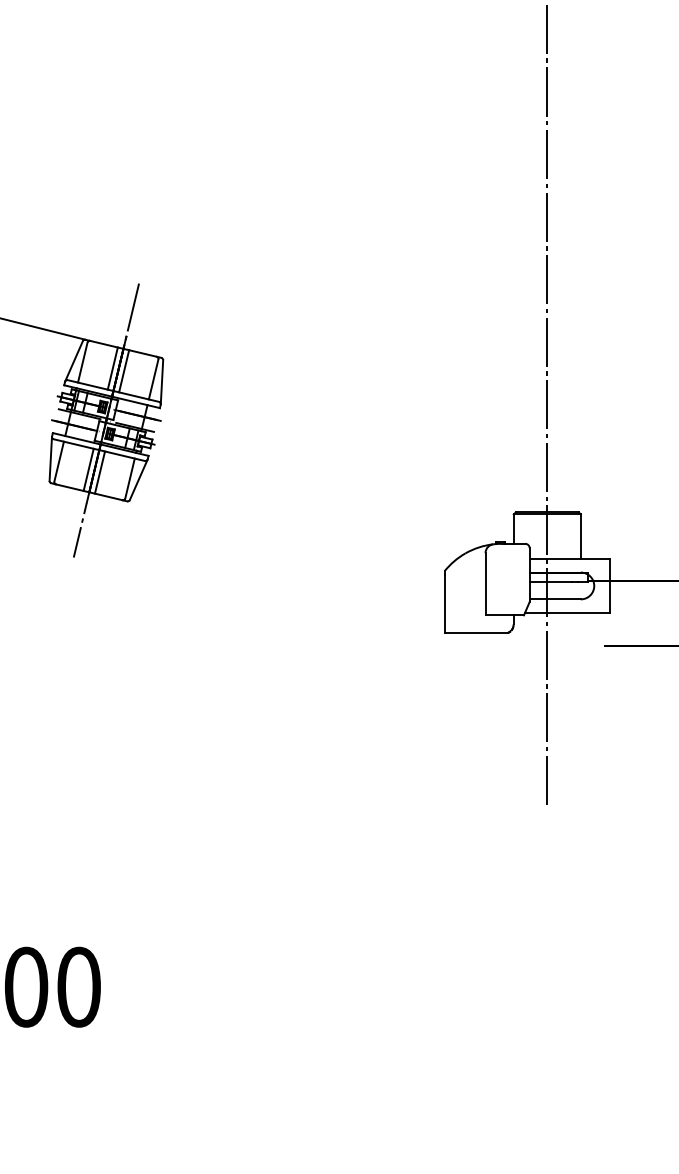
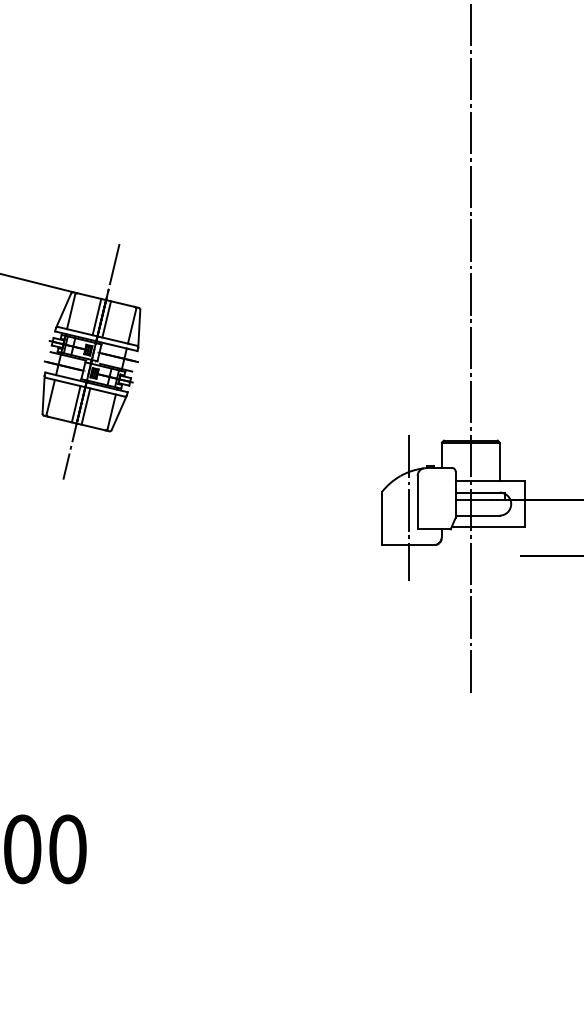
line: (475, 590) -> (409, 508), added

